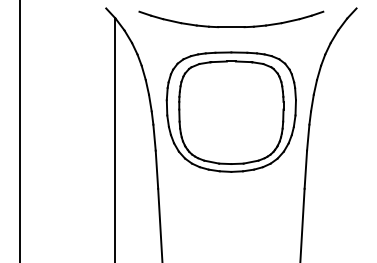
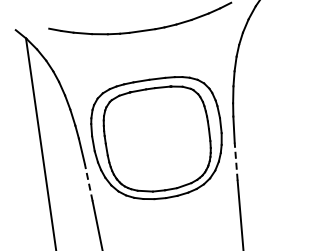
part: (230, 111) -> (156, 138), moved
line: (156, 169) -> (88, 182), solid -> dashed
line: (305, 169) -> (235, 161), solid -> dashed

